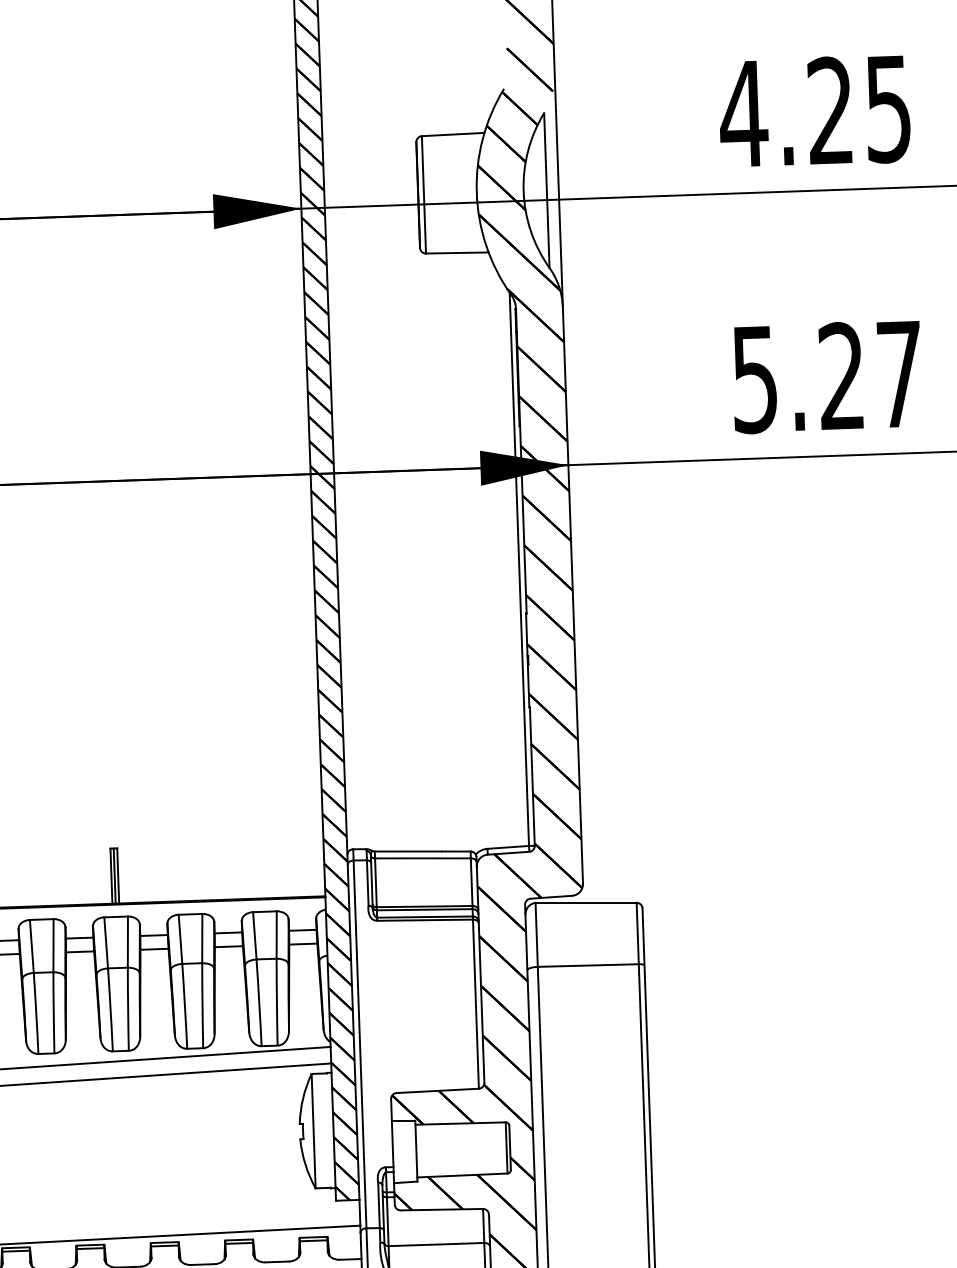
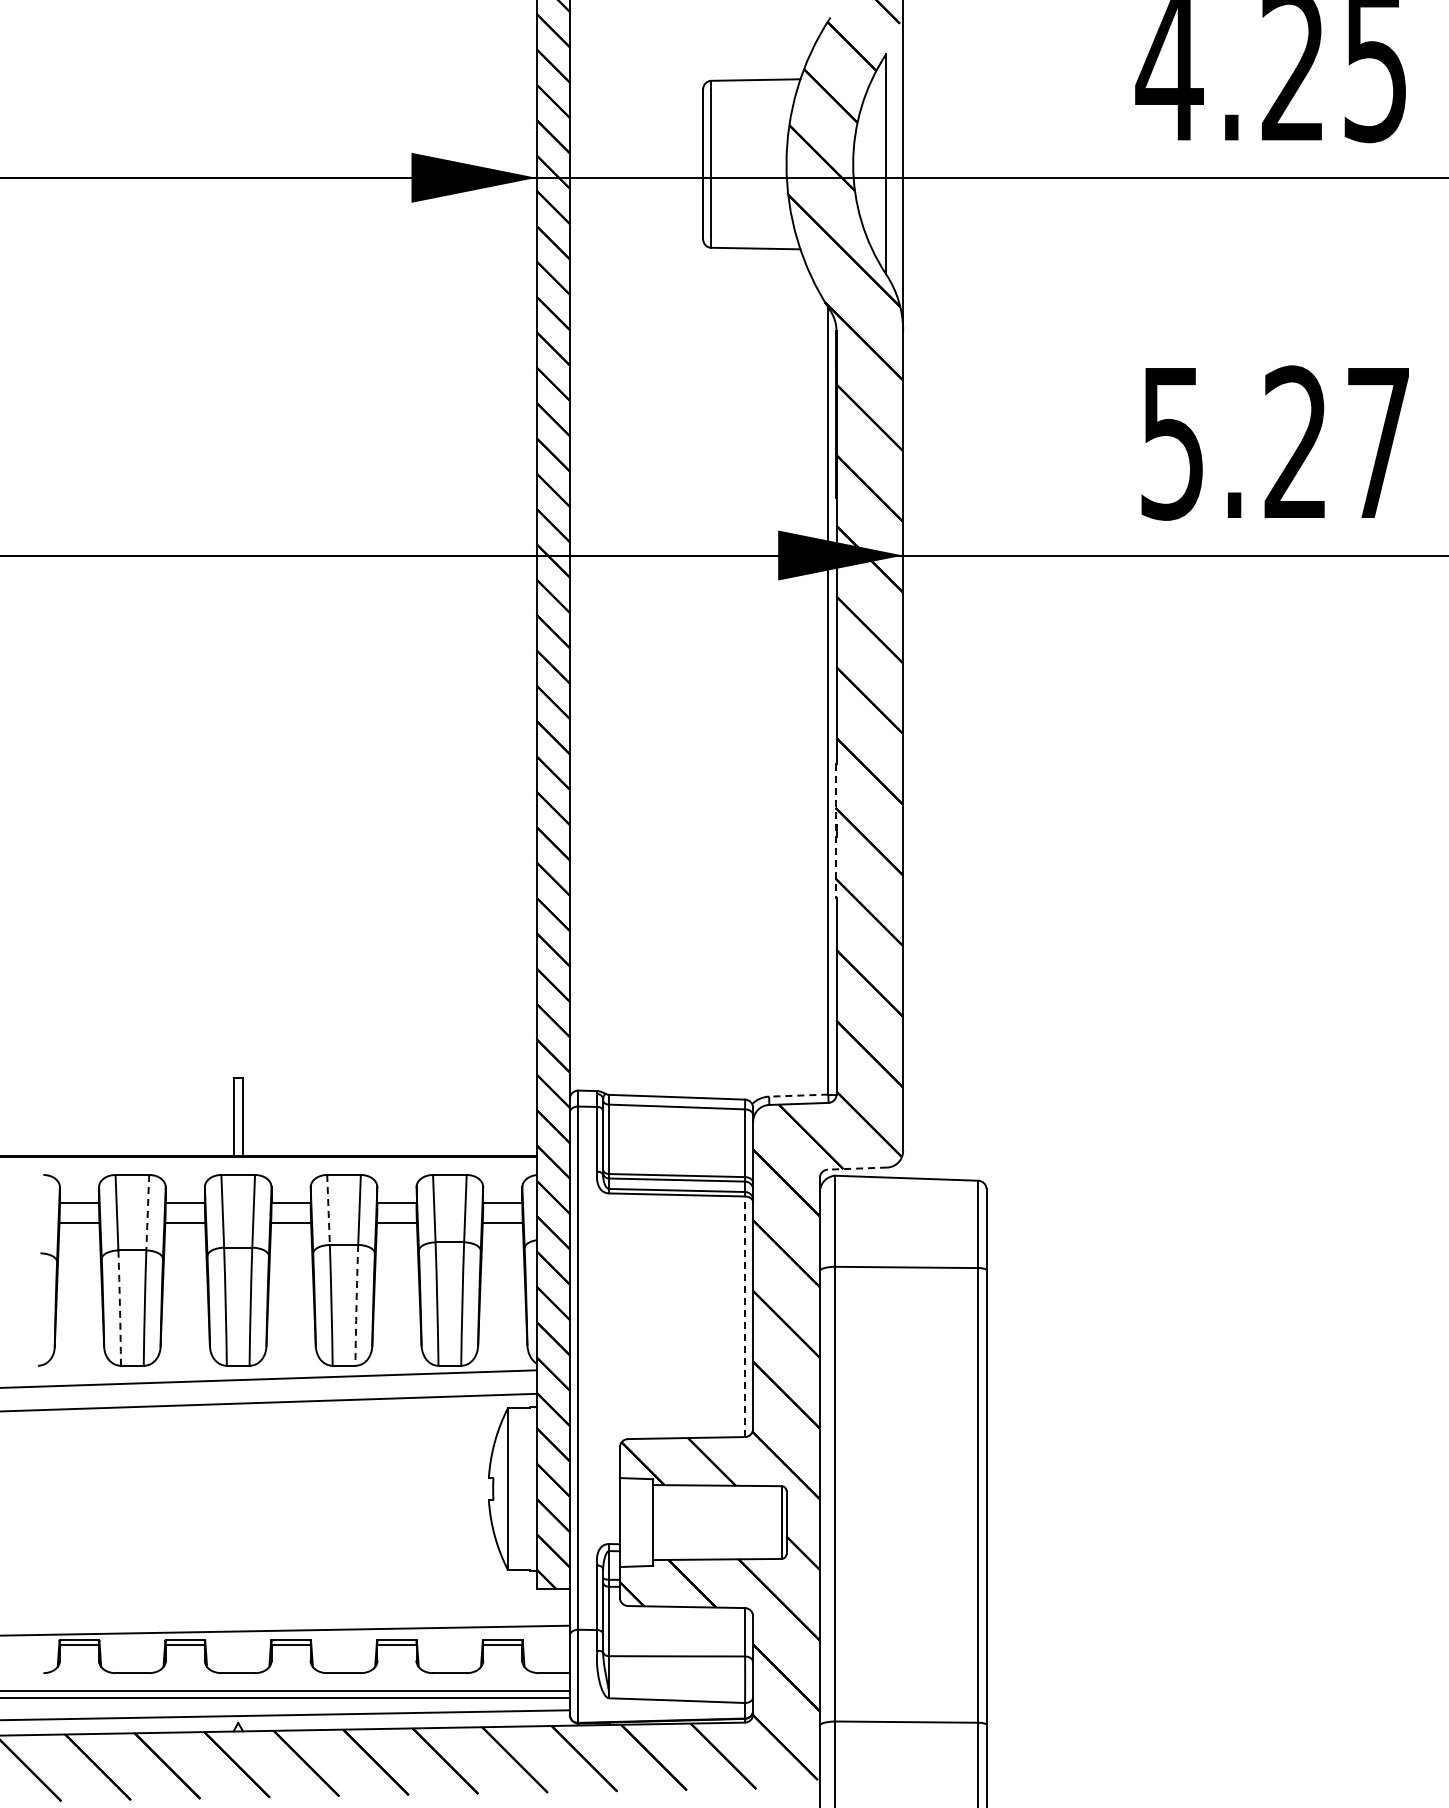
line: (527, 660) -> (835, 830), solid -> dashed
line: (508, 847) -> (798, 1095), solid -> dashed
line: (114, 875) -> (238, 1116), removed
line: (551, 897) -> (857, 1168), solid -> dashed
line: (180, 939) -> (328, 1210), solid -> dashed
line: (53, 945) -> (147, 1212), solid -> dashed
line: (476, 1003) -> (745, 1316), solid -> dashed
arc: (202, 1005) -> (356, 1305), solid -> dashed
arc: (36, 1013) -> (120, 1308), solid -> dashed

